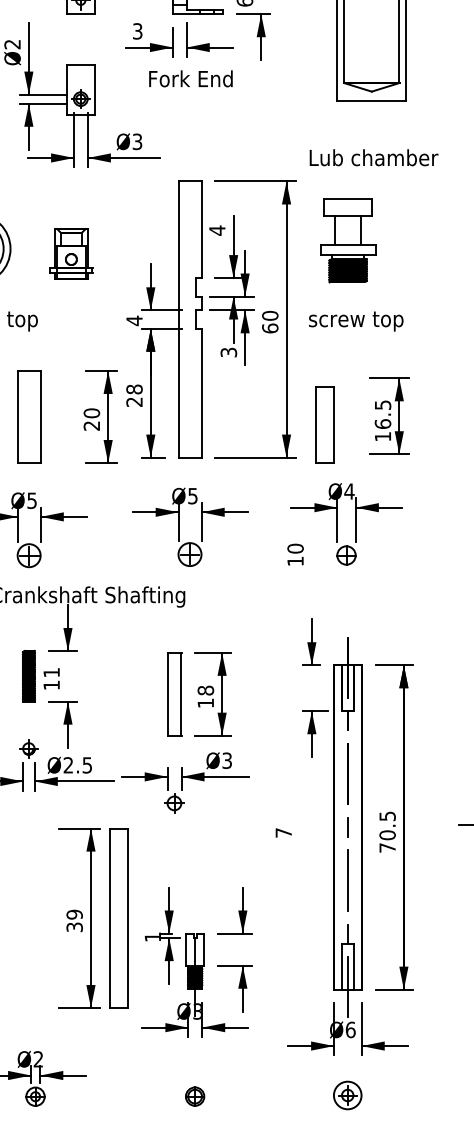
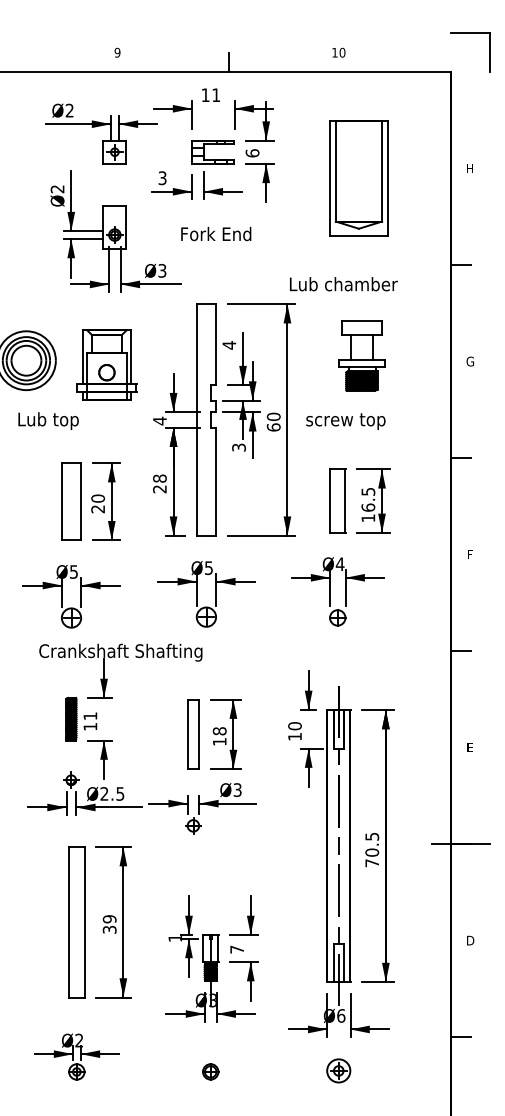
text: (191, 79) -> (216, 234), moved
text: (373, 158) -> (343, 284), moved
part: (347, 240) -> (361, 355), moved
part: (70, 253) -> (106, 364), size x1.67
part: (100, 416) -> (105, 501), moved
part: (324, 423) -> (337, 500), moved
text: (294, 555) -> (294, 731), moved
text: (283, 832) -> (236, 949), moved
part: (118, 918) -> (76, 922), moved

